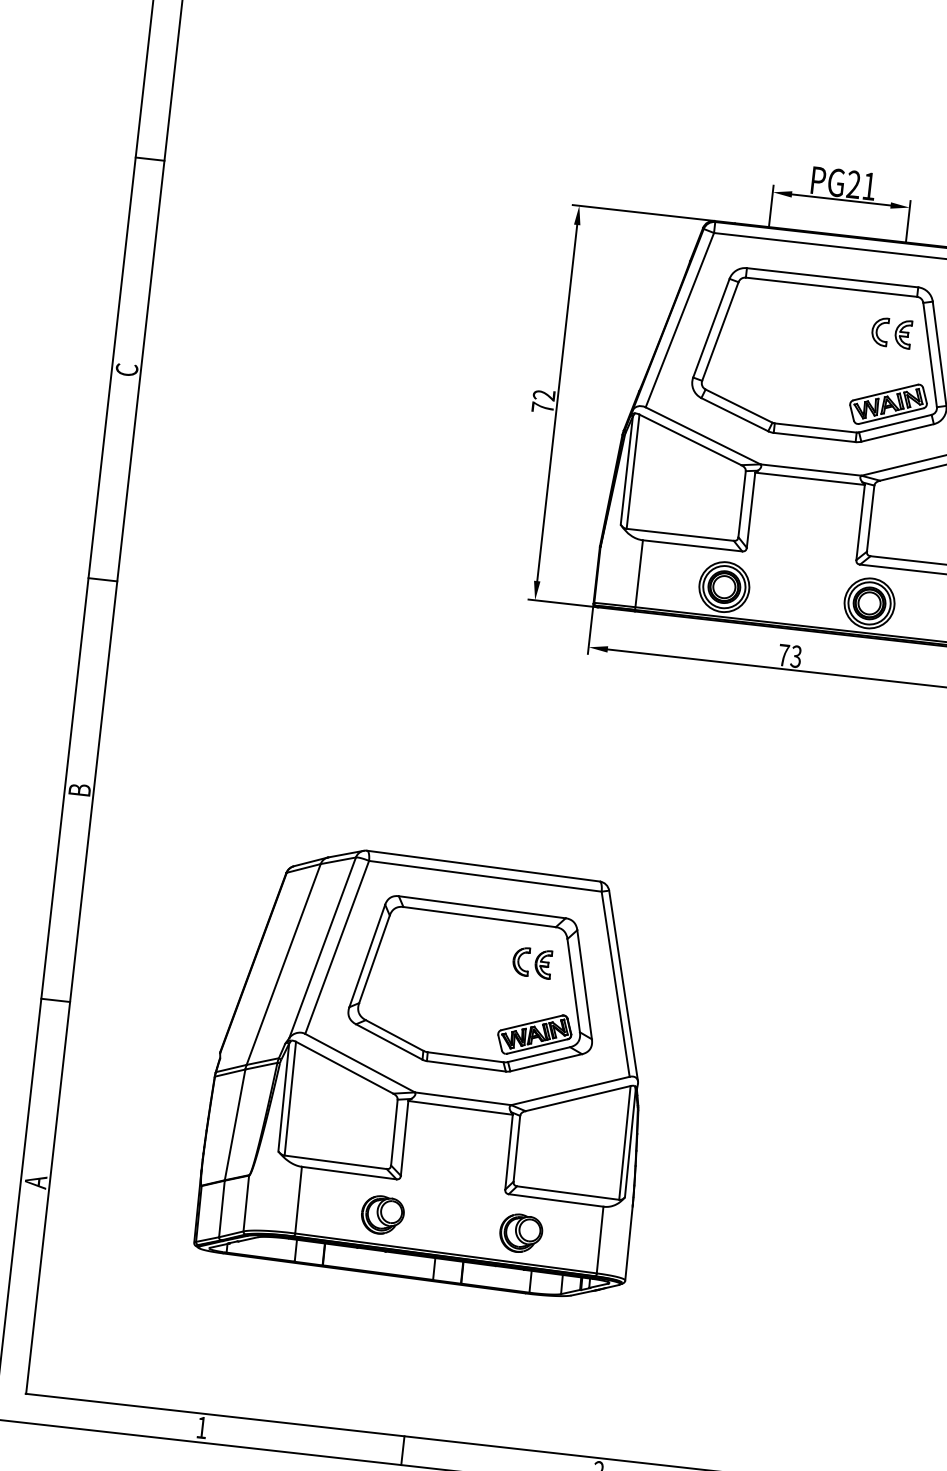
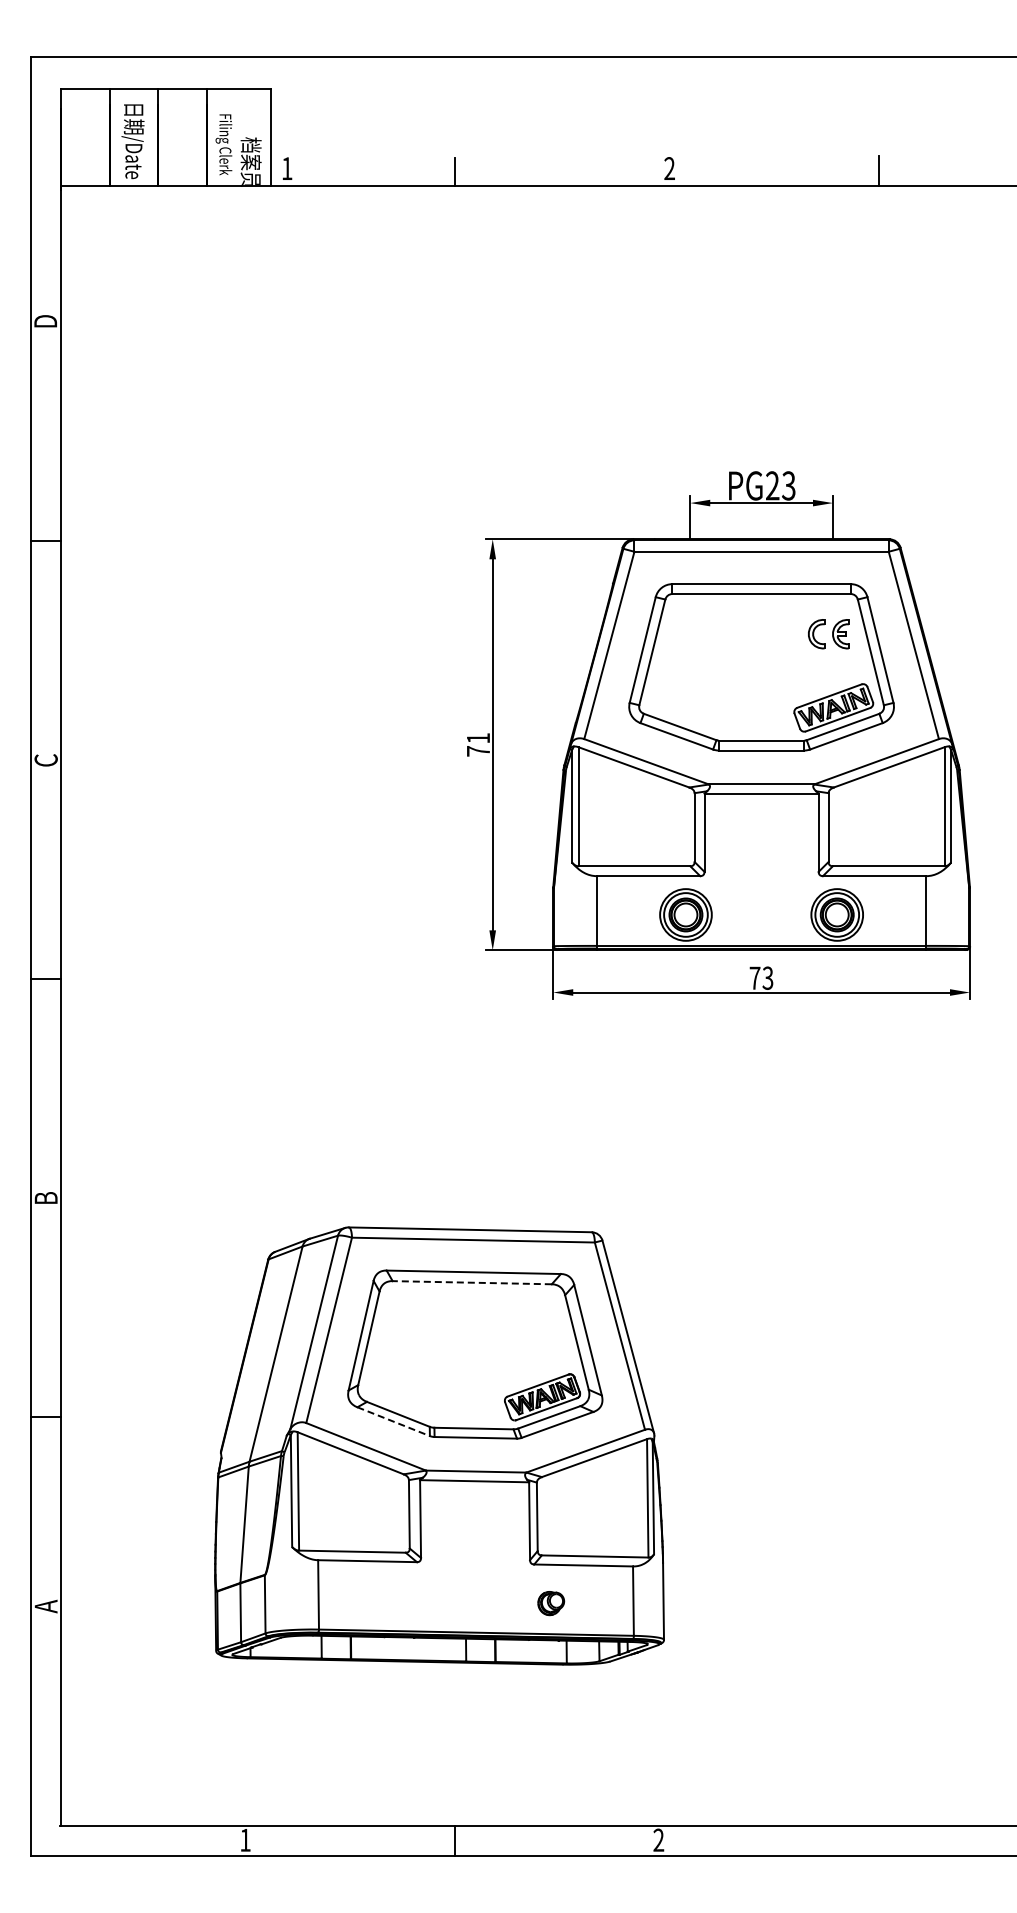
text: (869, 185) -> (788, 485), PG21 -> PG23
text: (543, 395) -> (477, 738), 72 -> 71
line: (479, 916) -> (472, 1282), solid -> dashed
part: (532, 962) -> (531, 1323), removed
line: (389, 1041) -> (393, 1421), solid -> dashed
part: (382, 1215) -> (406, 1600), removed
part: (520, 1233) -> (550, 1603), size x0.6

